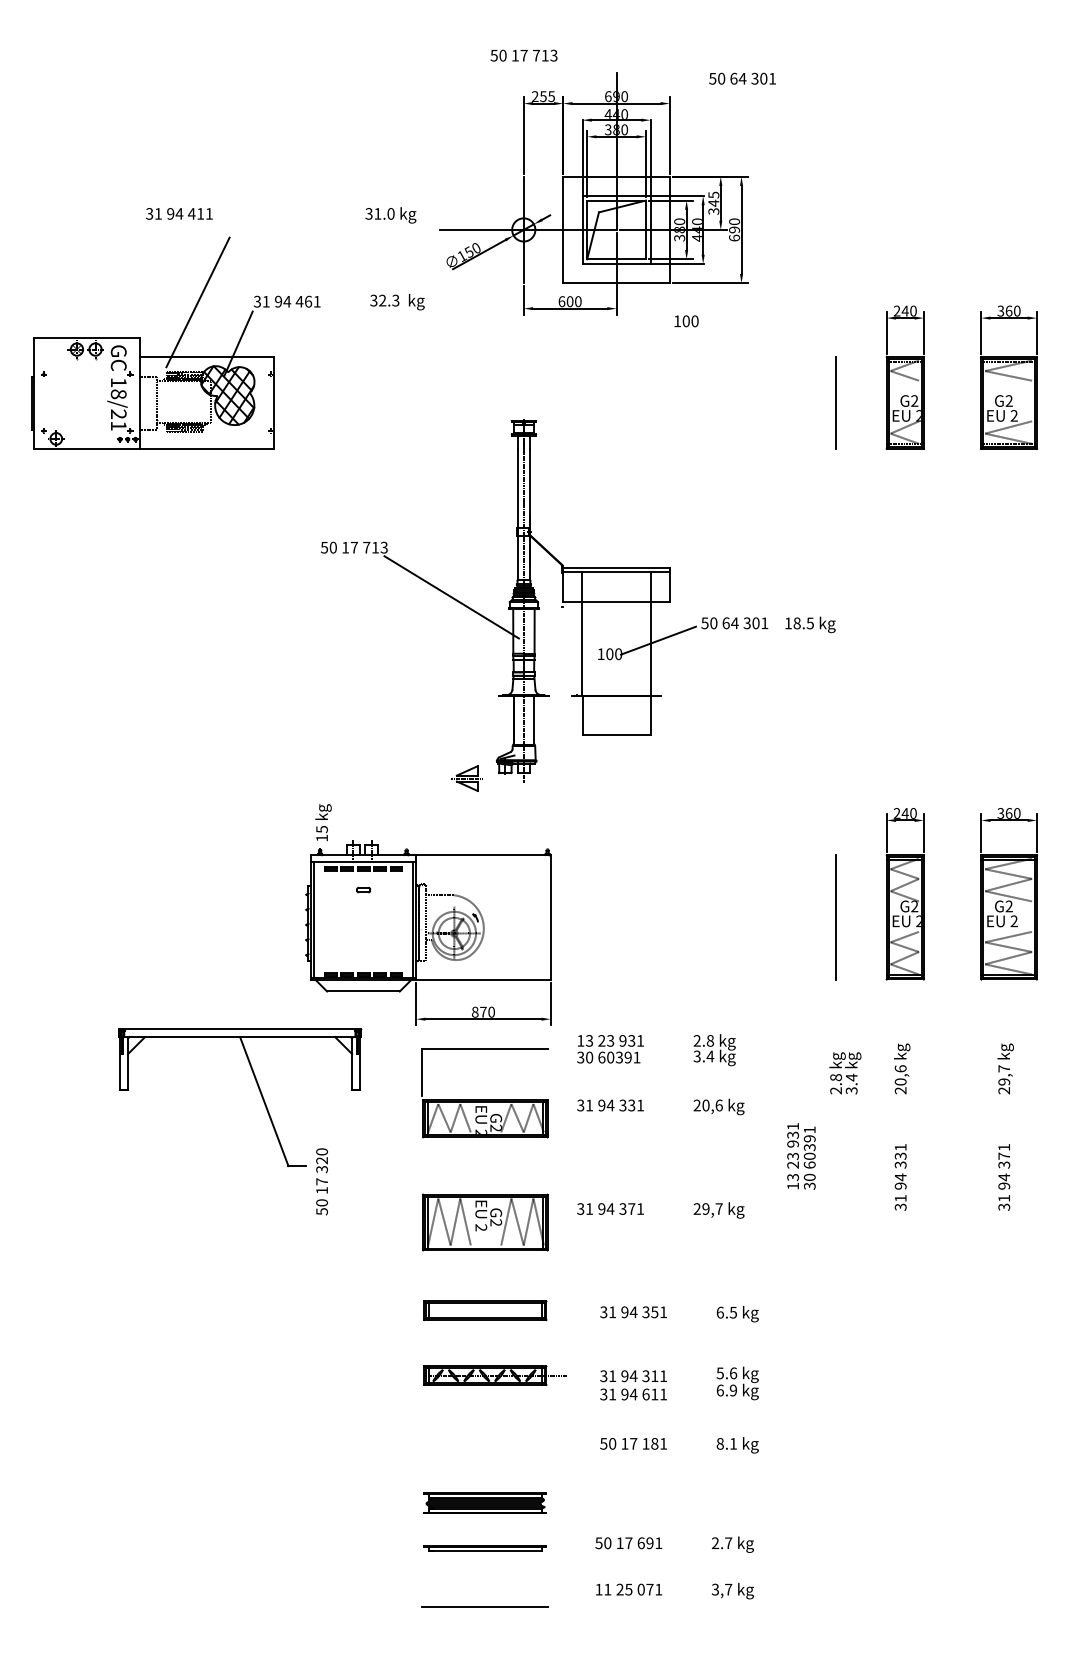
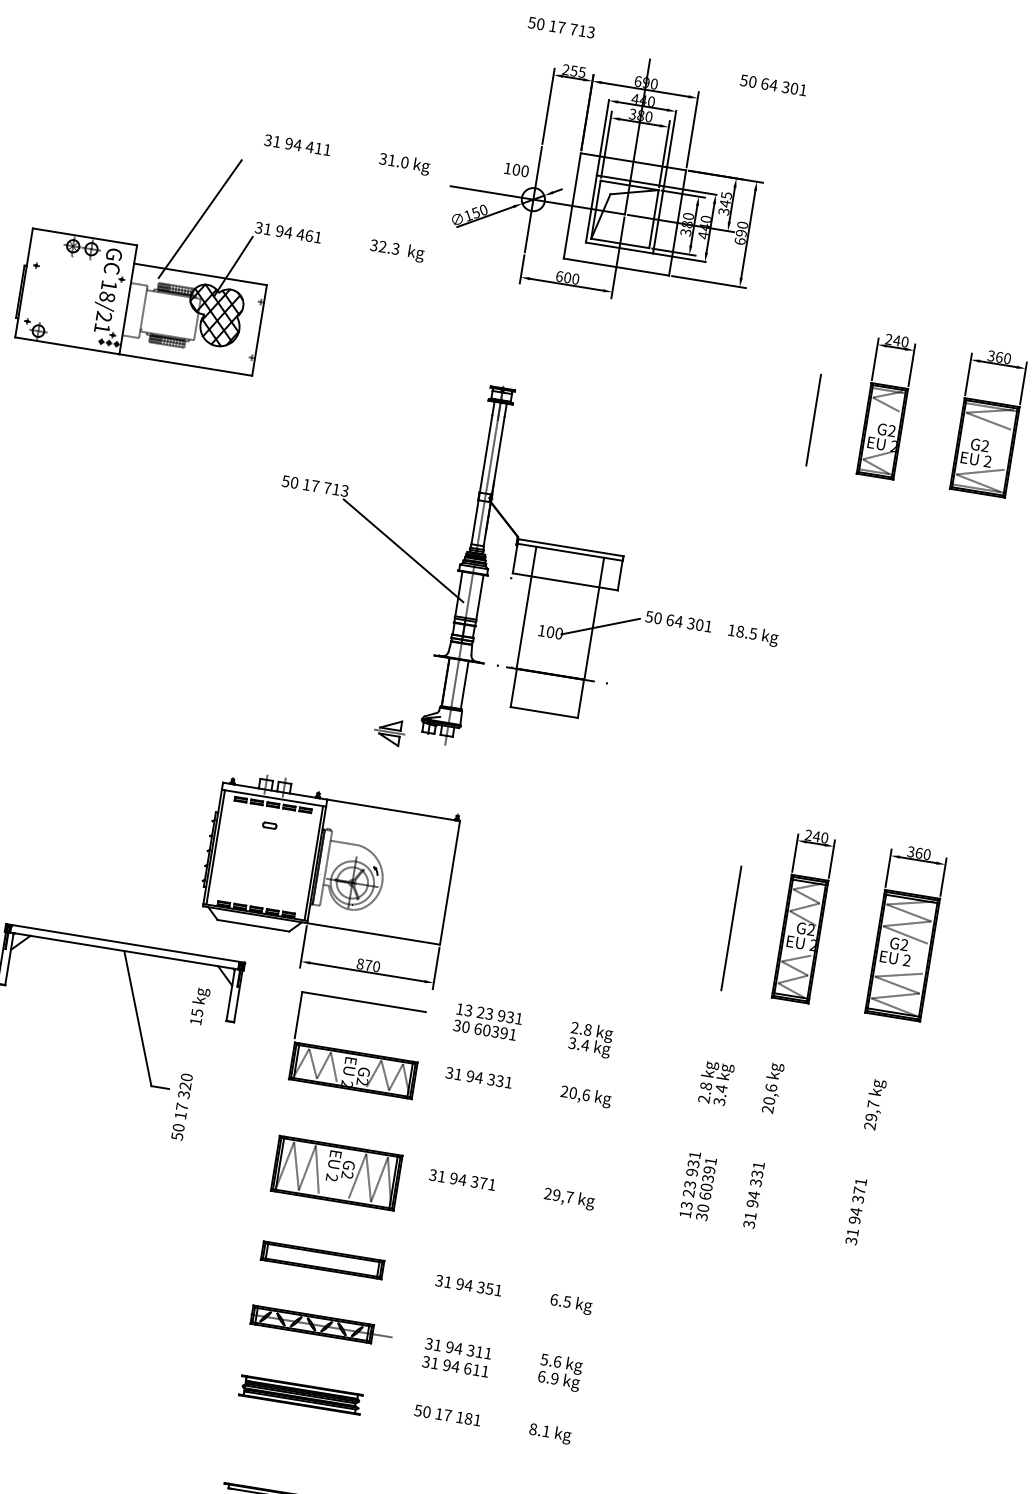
text: (179, 213) -> (297, 144), moved
text: (686, 321) -> (516, 170), moved
text: (323, 822) -> (199, 1006), moved
text: (801, 1156) -> (698, 1186), moved
part: (484, 1502) -> (300, 1394), moved

